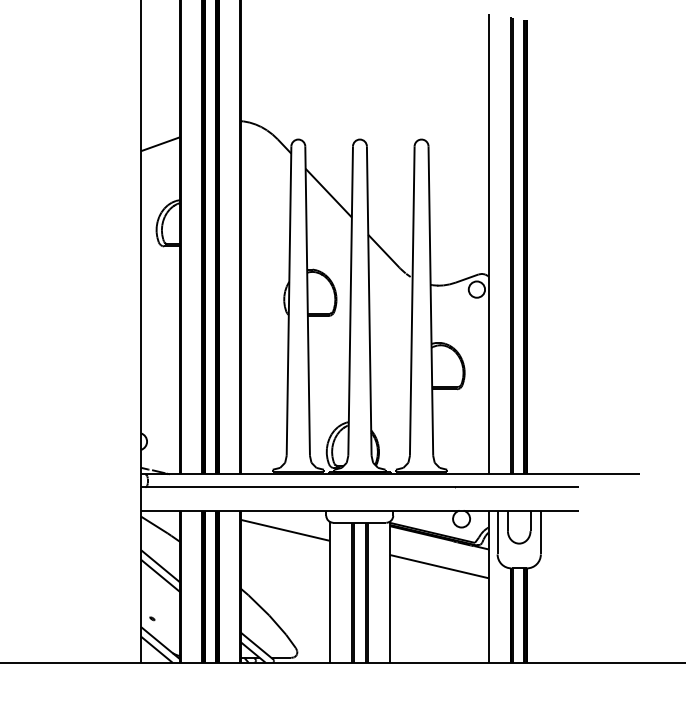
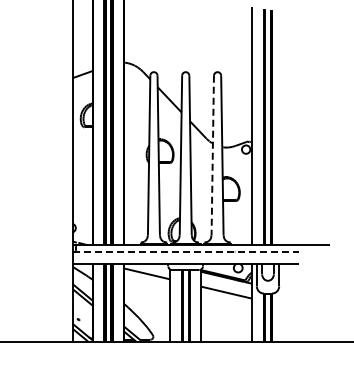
line: (411, 300) -> (212, 155), solid -> dashed
line: (361, 486) -> (186, 251), solid -> dashed

